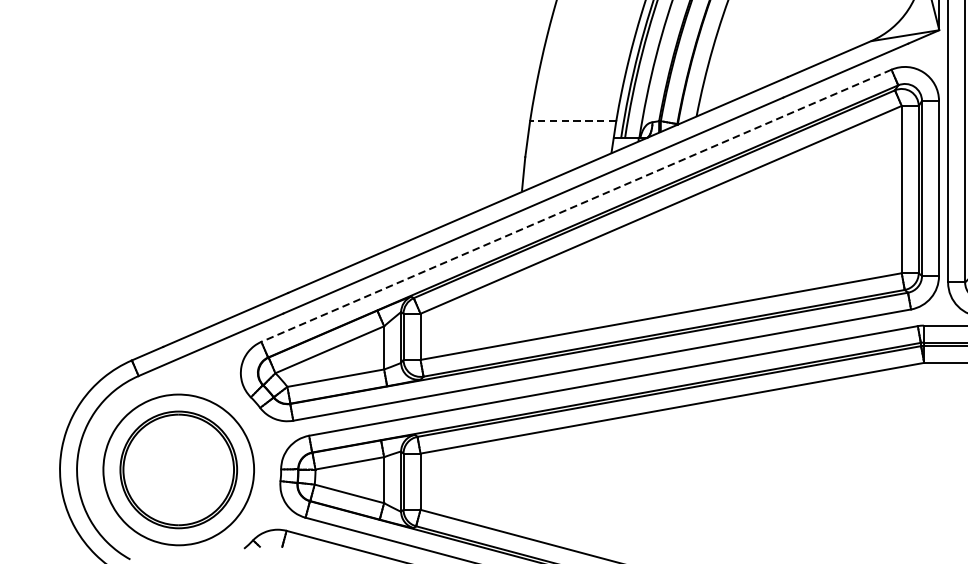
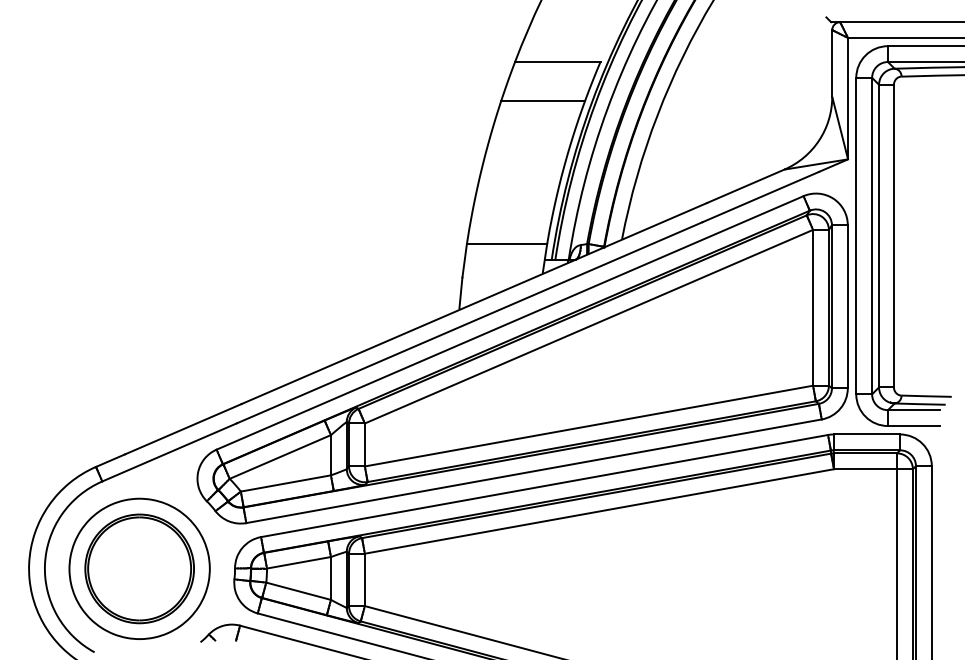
line: (572, 121) -> (506, 244), dashed -> solid
line: (576, 205) -> (510, 322), dashed -> solid

